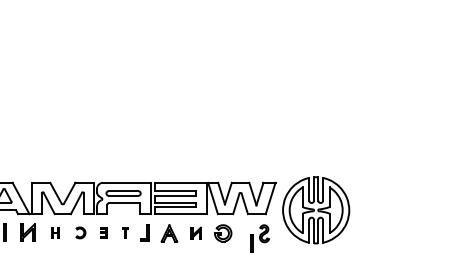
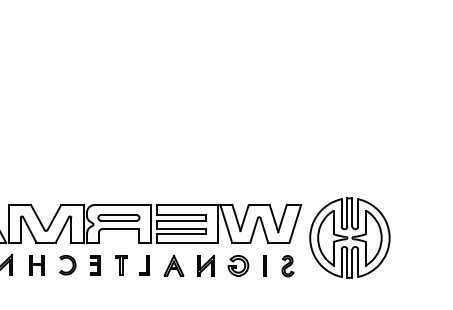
part: (54, 232) -> (36, 264), size x1.67
part: (80, 232) -> (67, 264), size x1.43
part: (103, 232) -> (94, 264), size x1.43
part: (125, 232) -> (121, 264), size x1.67
part: (195, 233) -> (205, 265), size x1.43
line: (251, 243) -> (263, 265), moved

